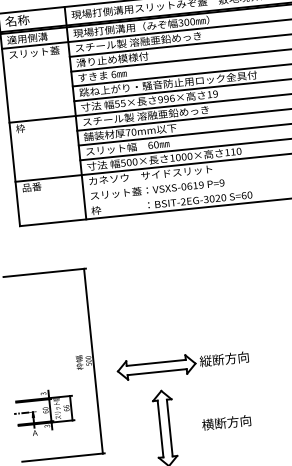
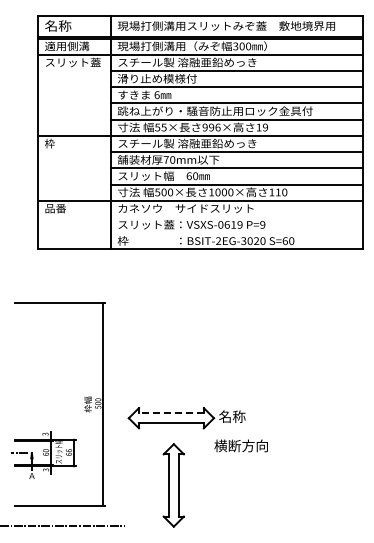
text: (224, 359) -> (245, 416), 縦断方向 -> 名称
line: (155, 363) -> (170, 413), solid -> dashed
text: (225, 422) -> (240, 445), moved

